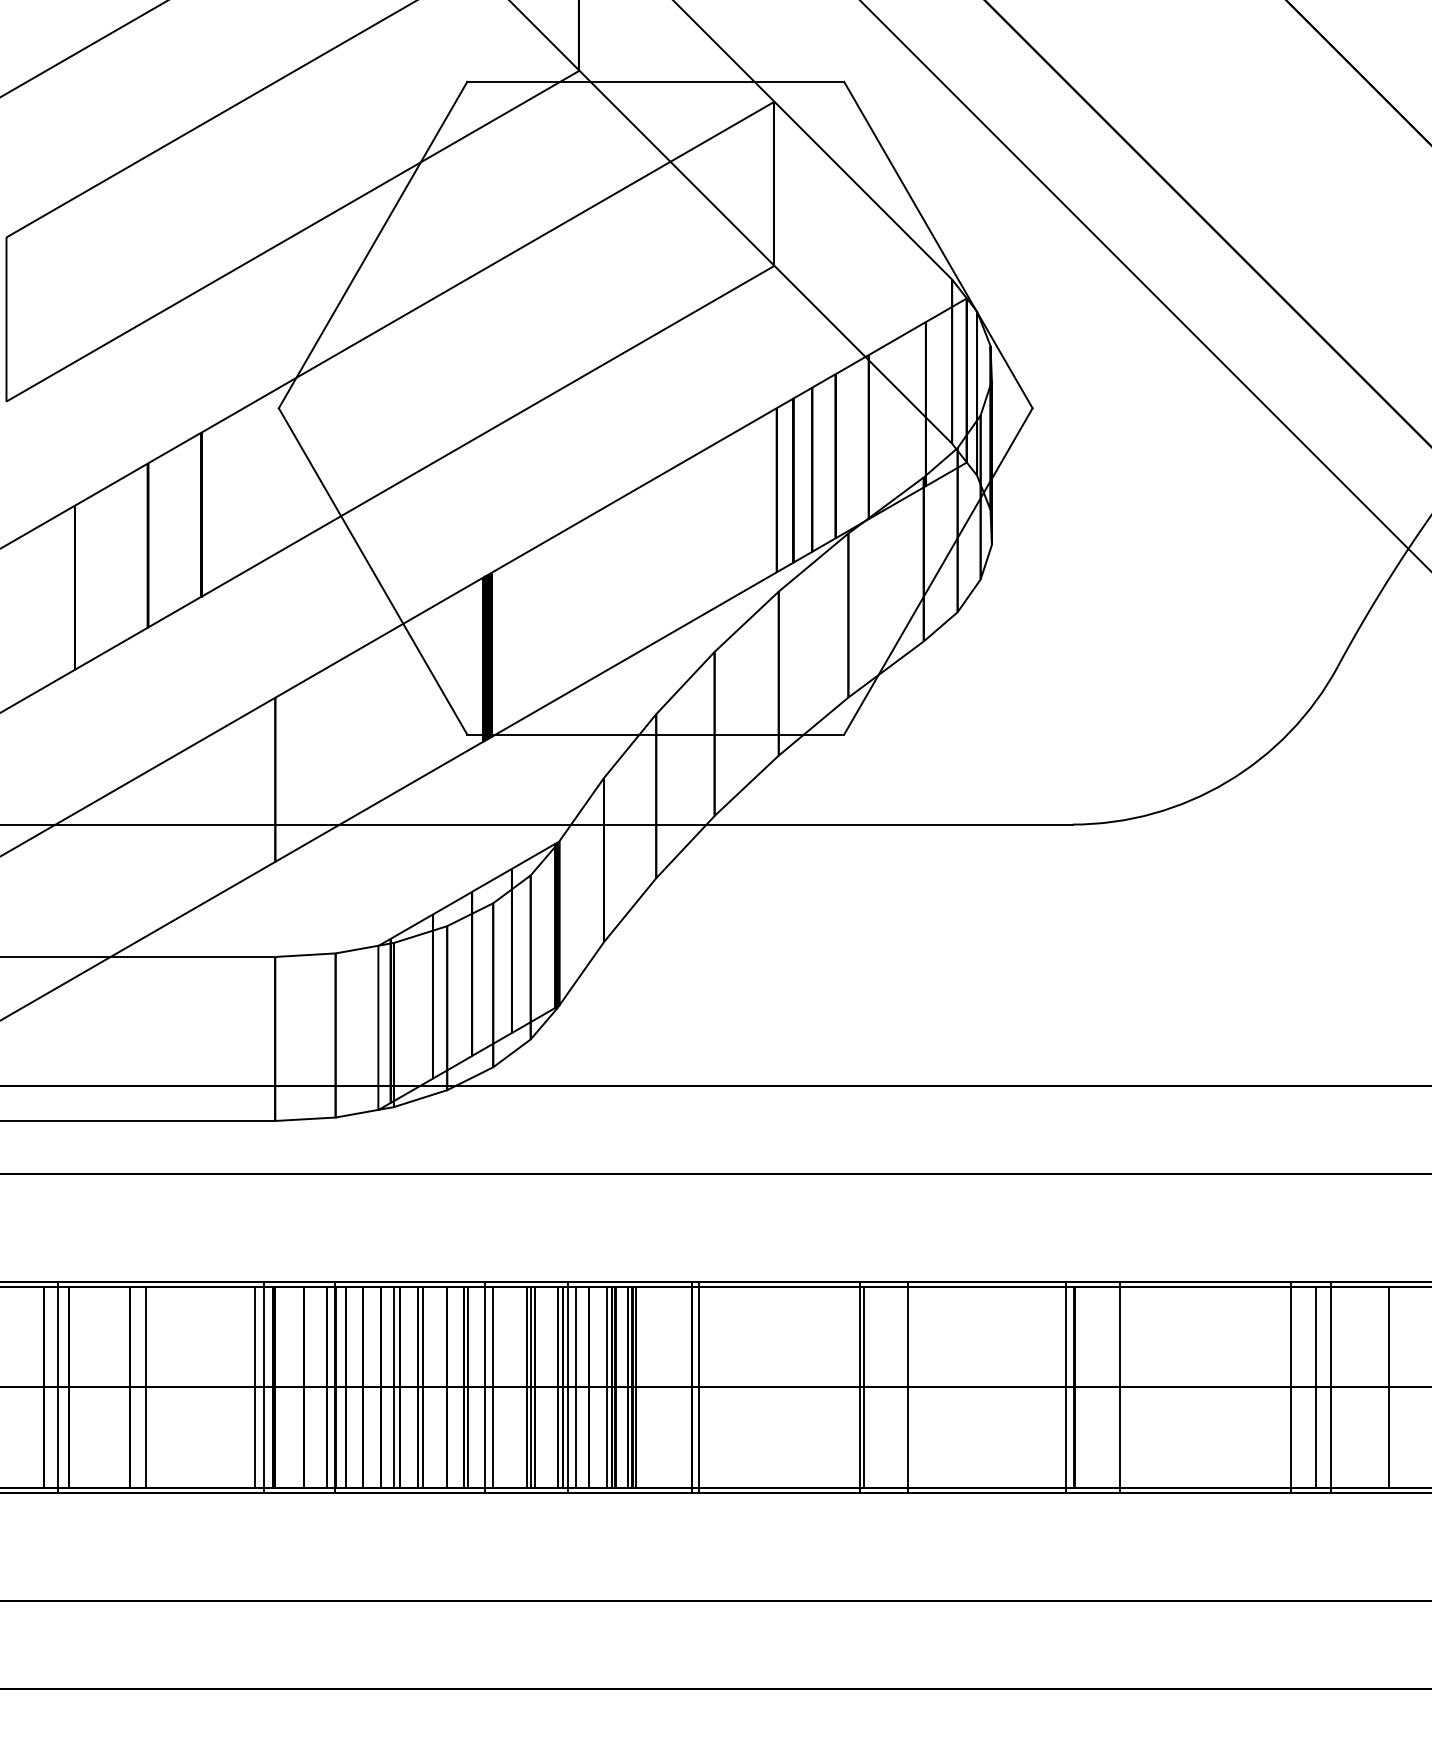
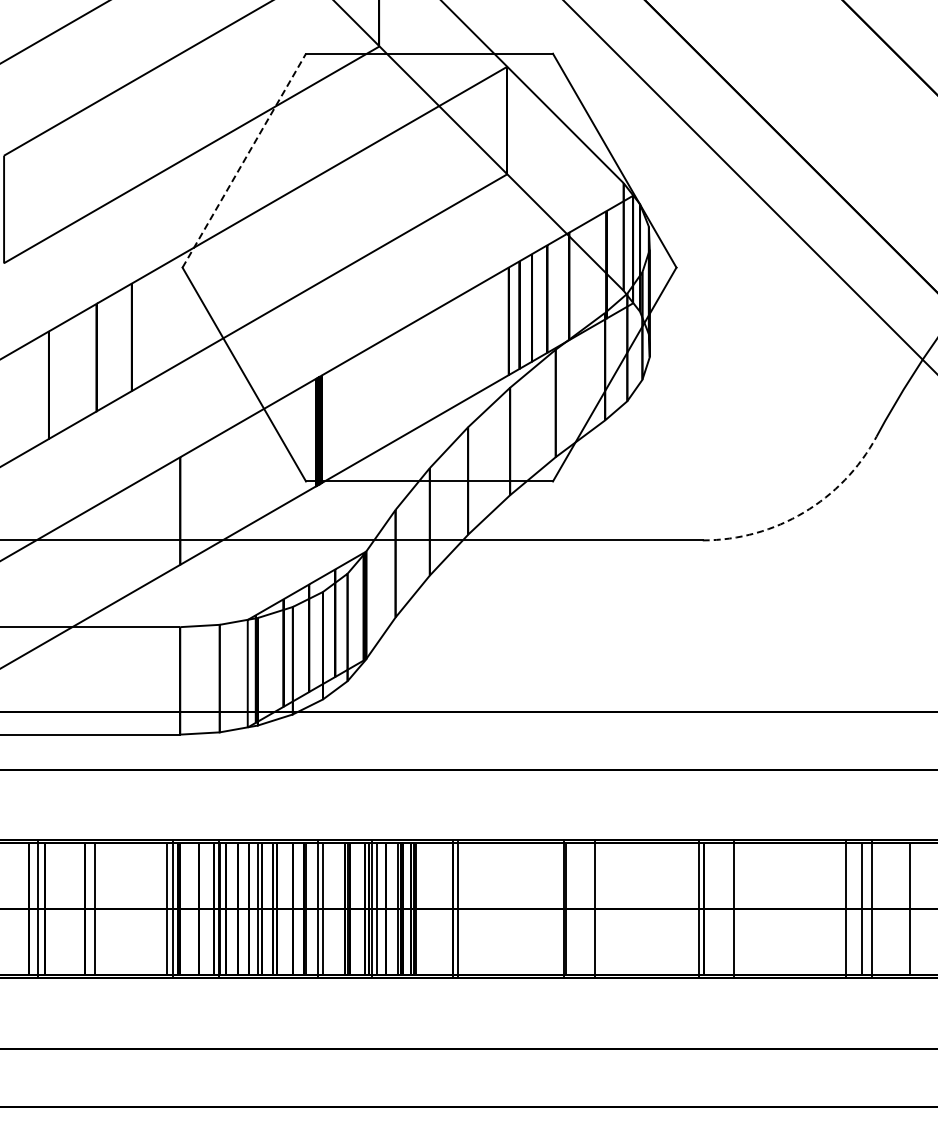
line: (373, 244) -> (244, 160), solid -> dashed
arc: (1226, 781) -> (803, 512), solid -> dashed

